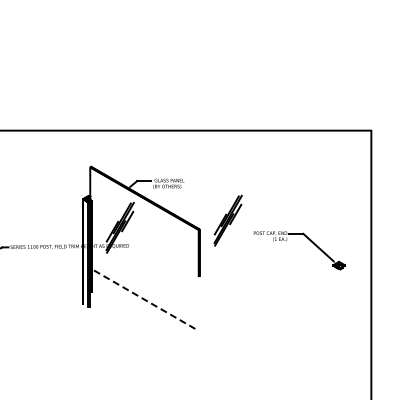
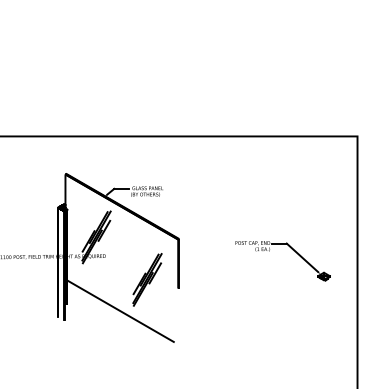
part: (227, 220) -> (146, 279), moved
line: (143, 299) -> (120, 311), dashed -> solid

